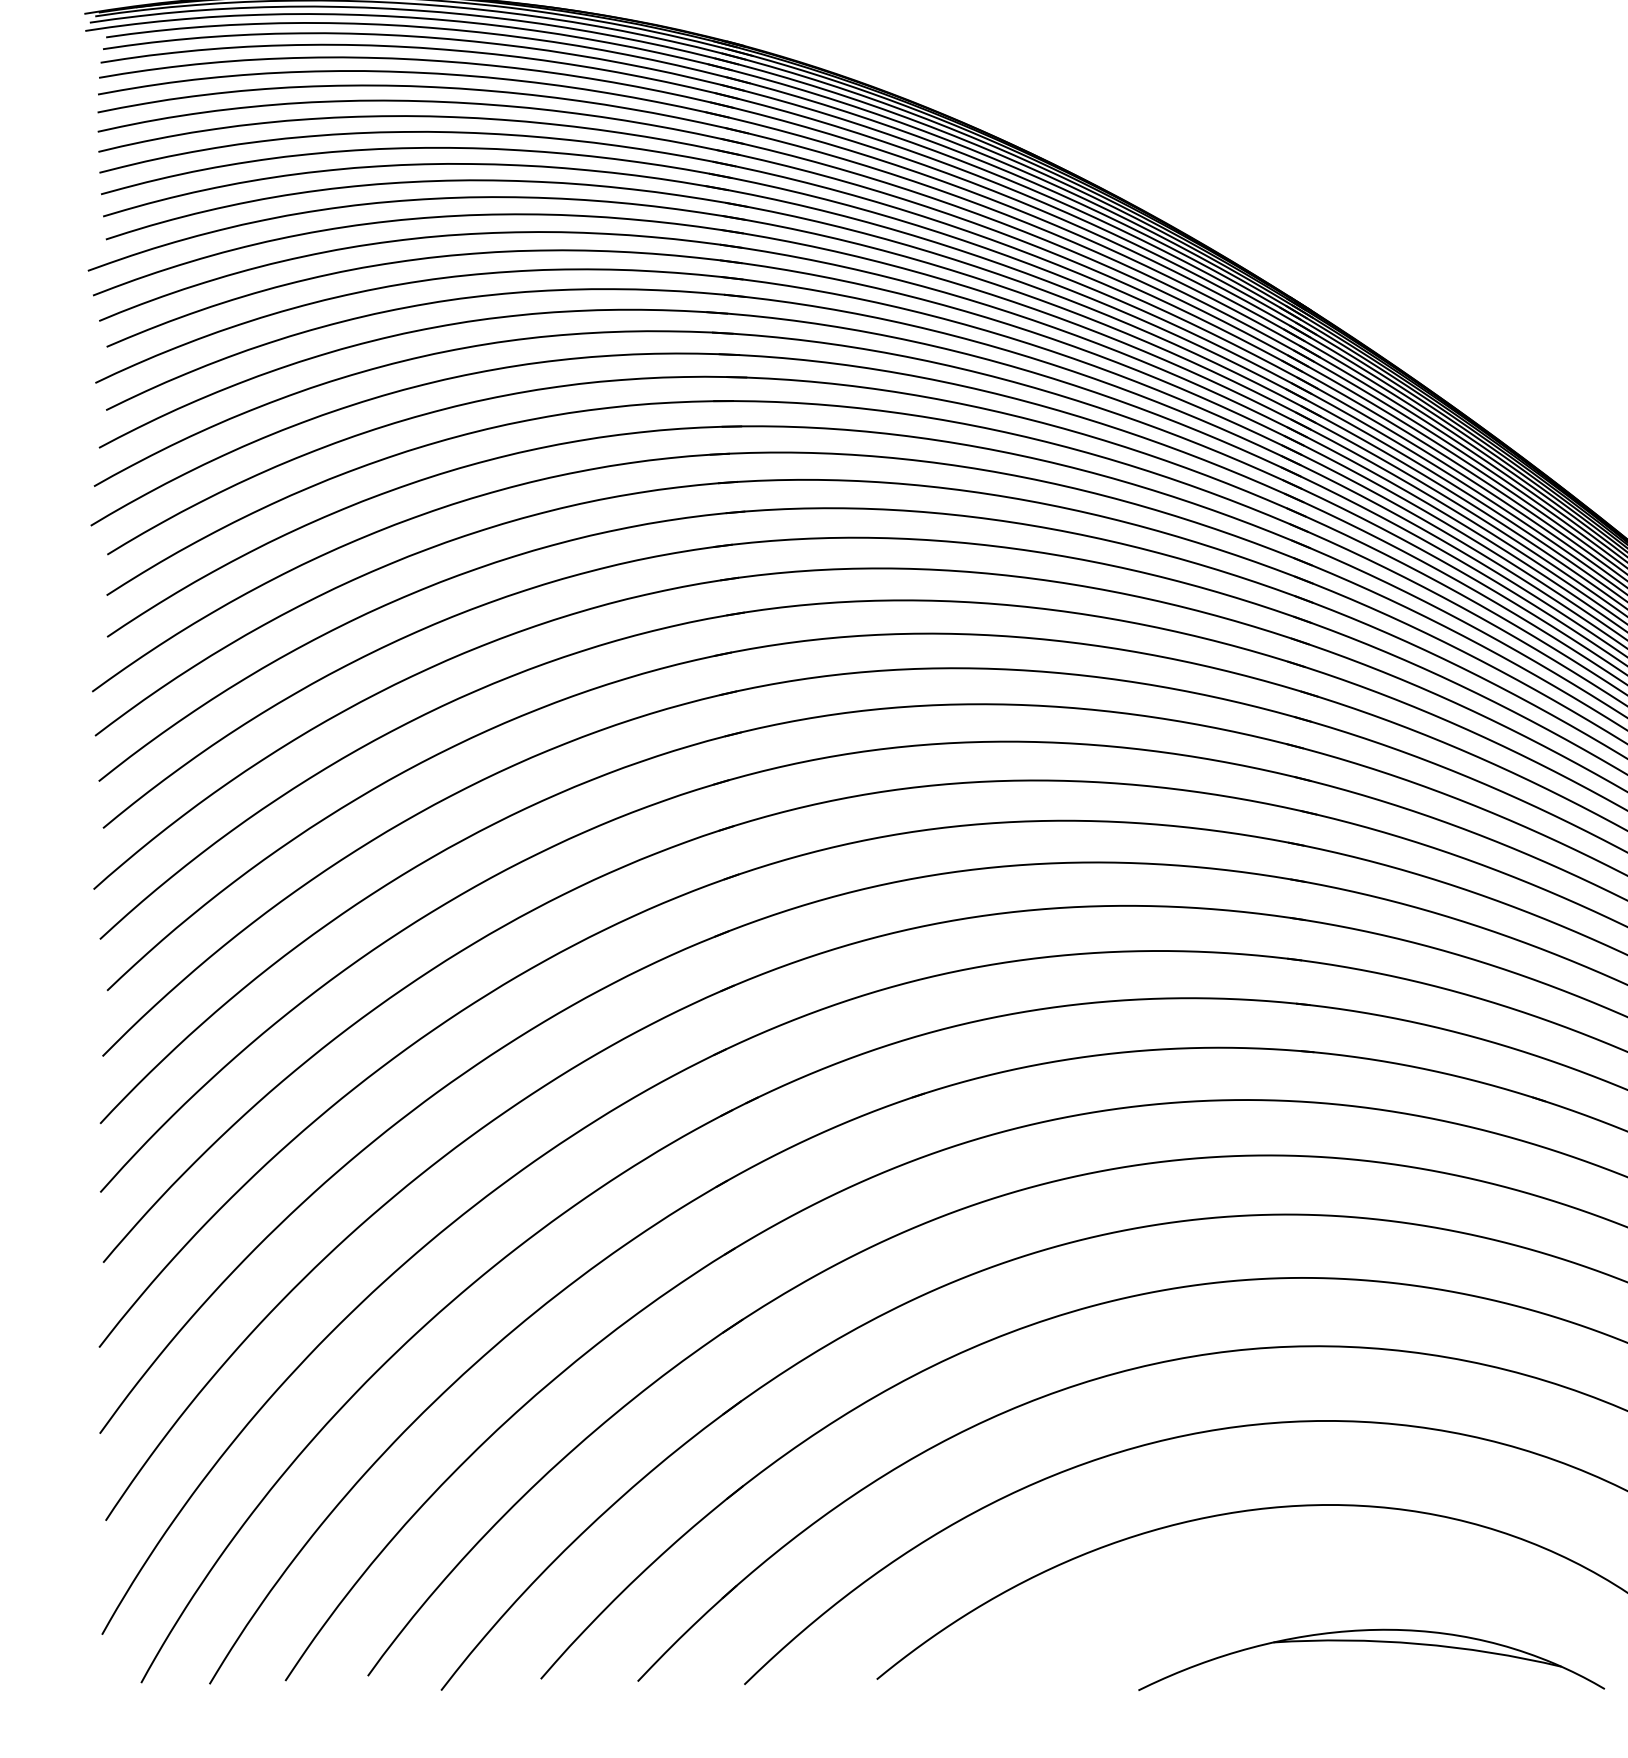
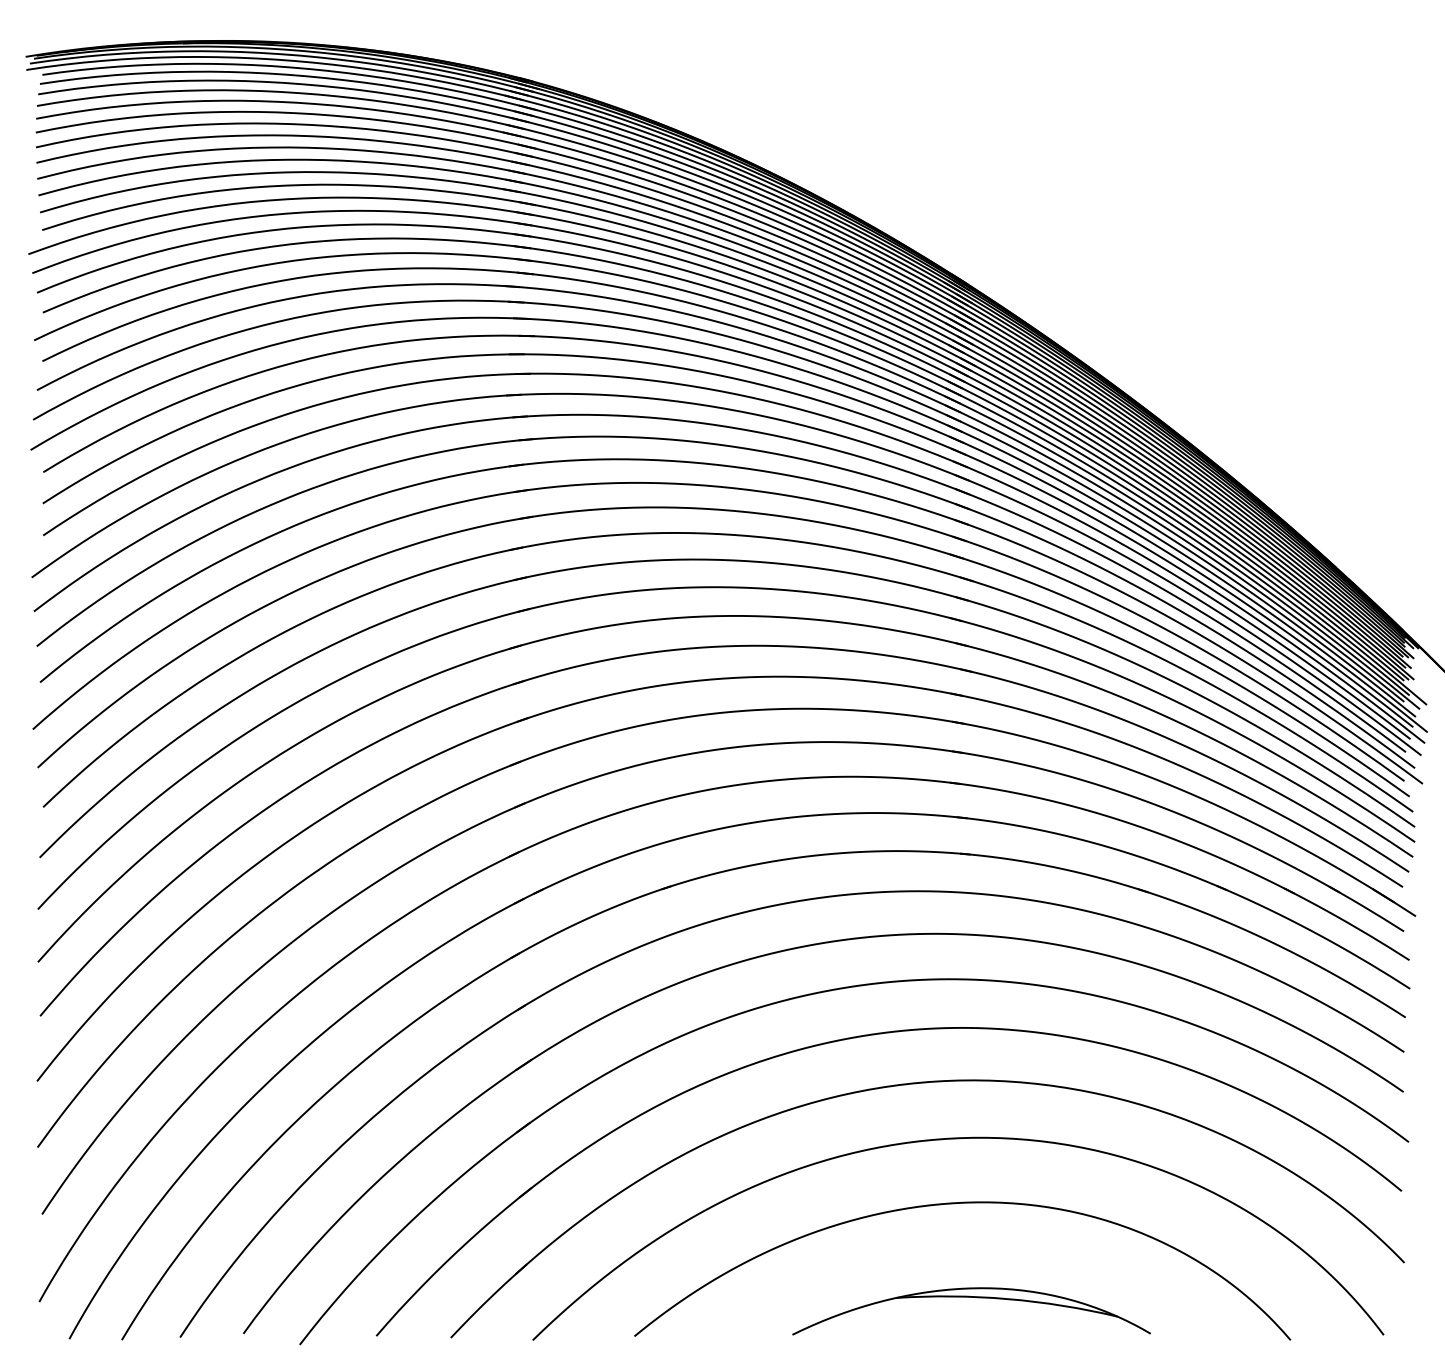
part: (1371, 1641) -> (971, 1297), moved

